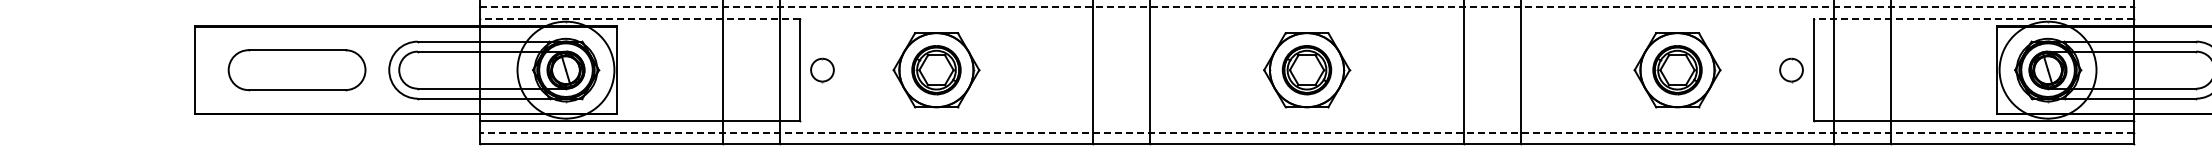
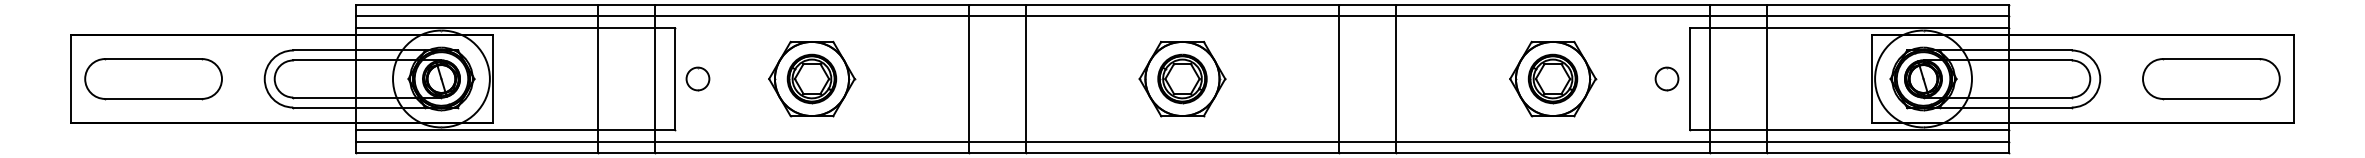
line: (1307, 7) -> (1182, 16), dashed -> solid
line: (640, 18) -> (515, 27), dashed -> solid
line: (1974, 18) -> (1849, 27), dashed -> solid
part: (297, 70) -> (153, 79), moved
line: (1307, 132) -> (1182, 141), dashed -> solid

